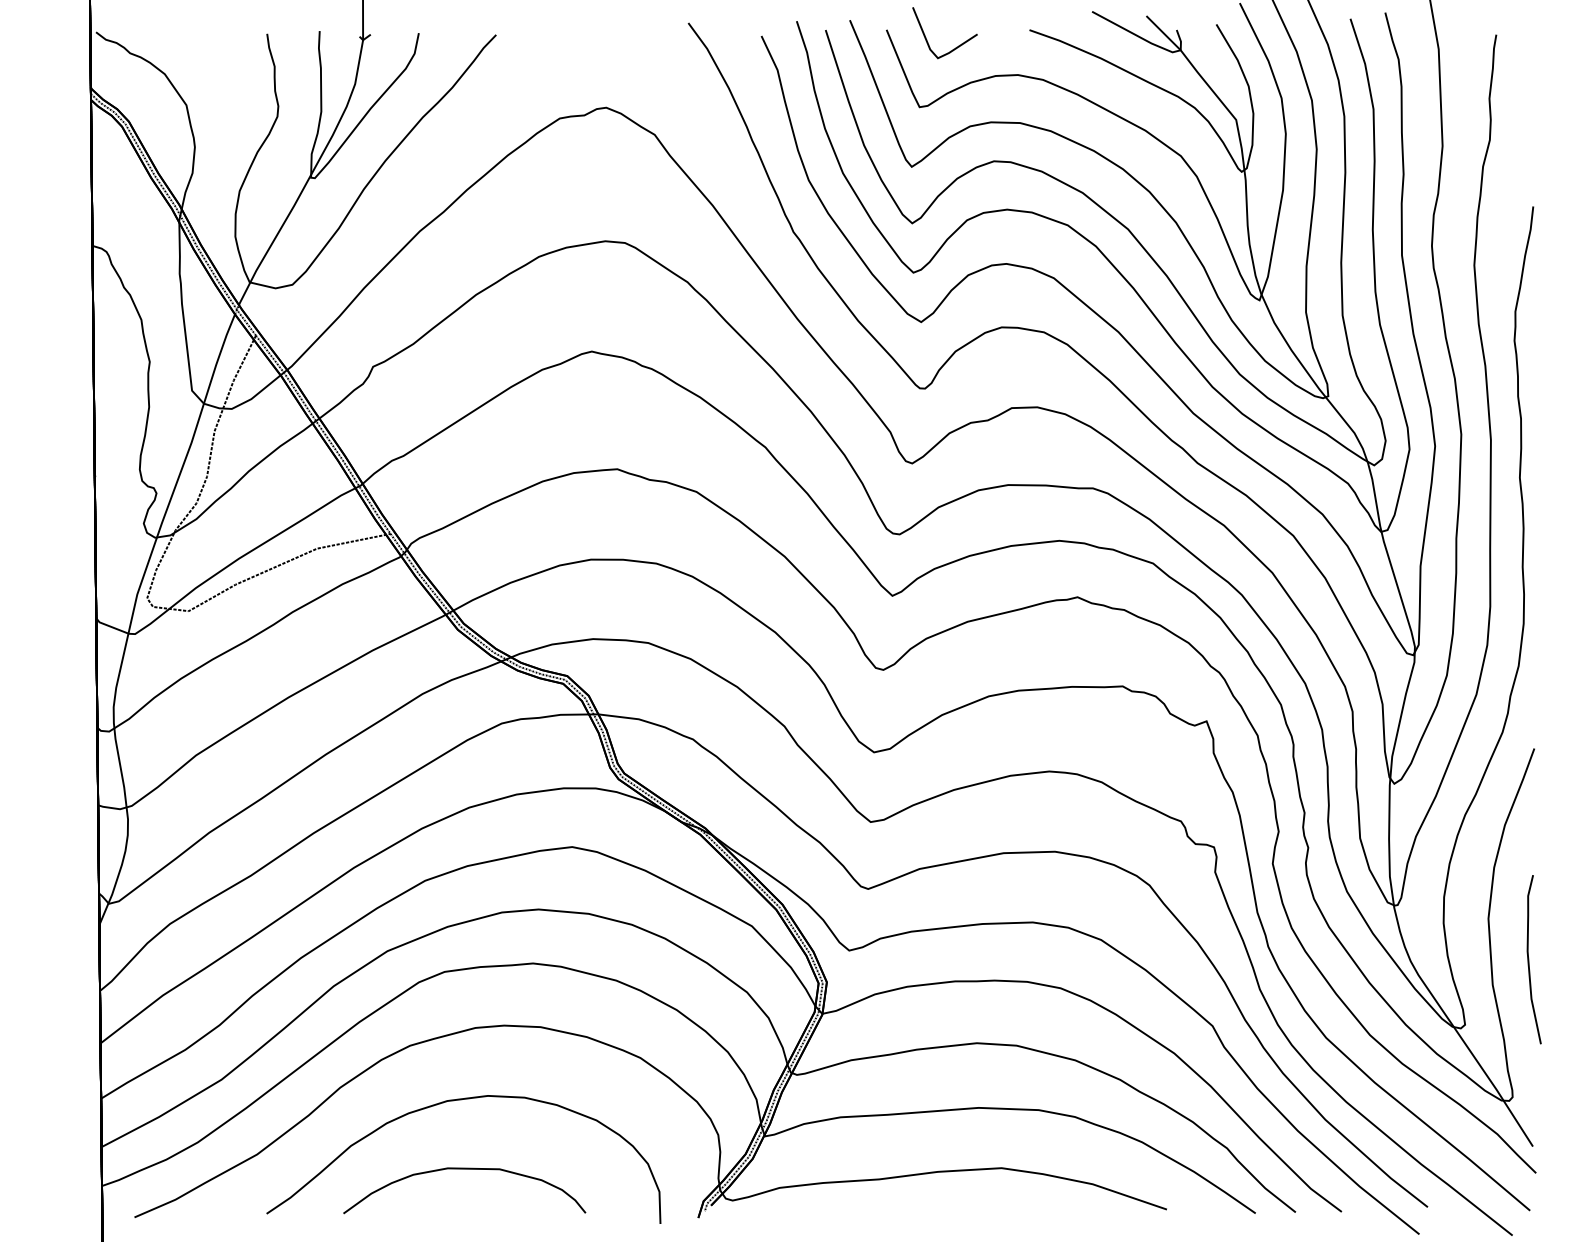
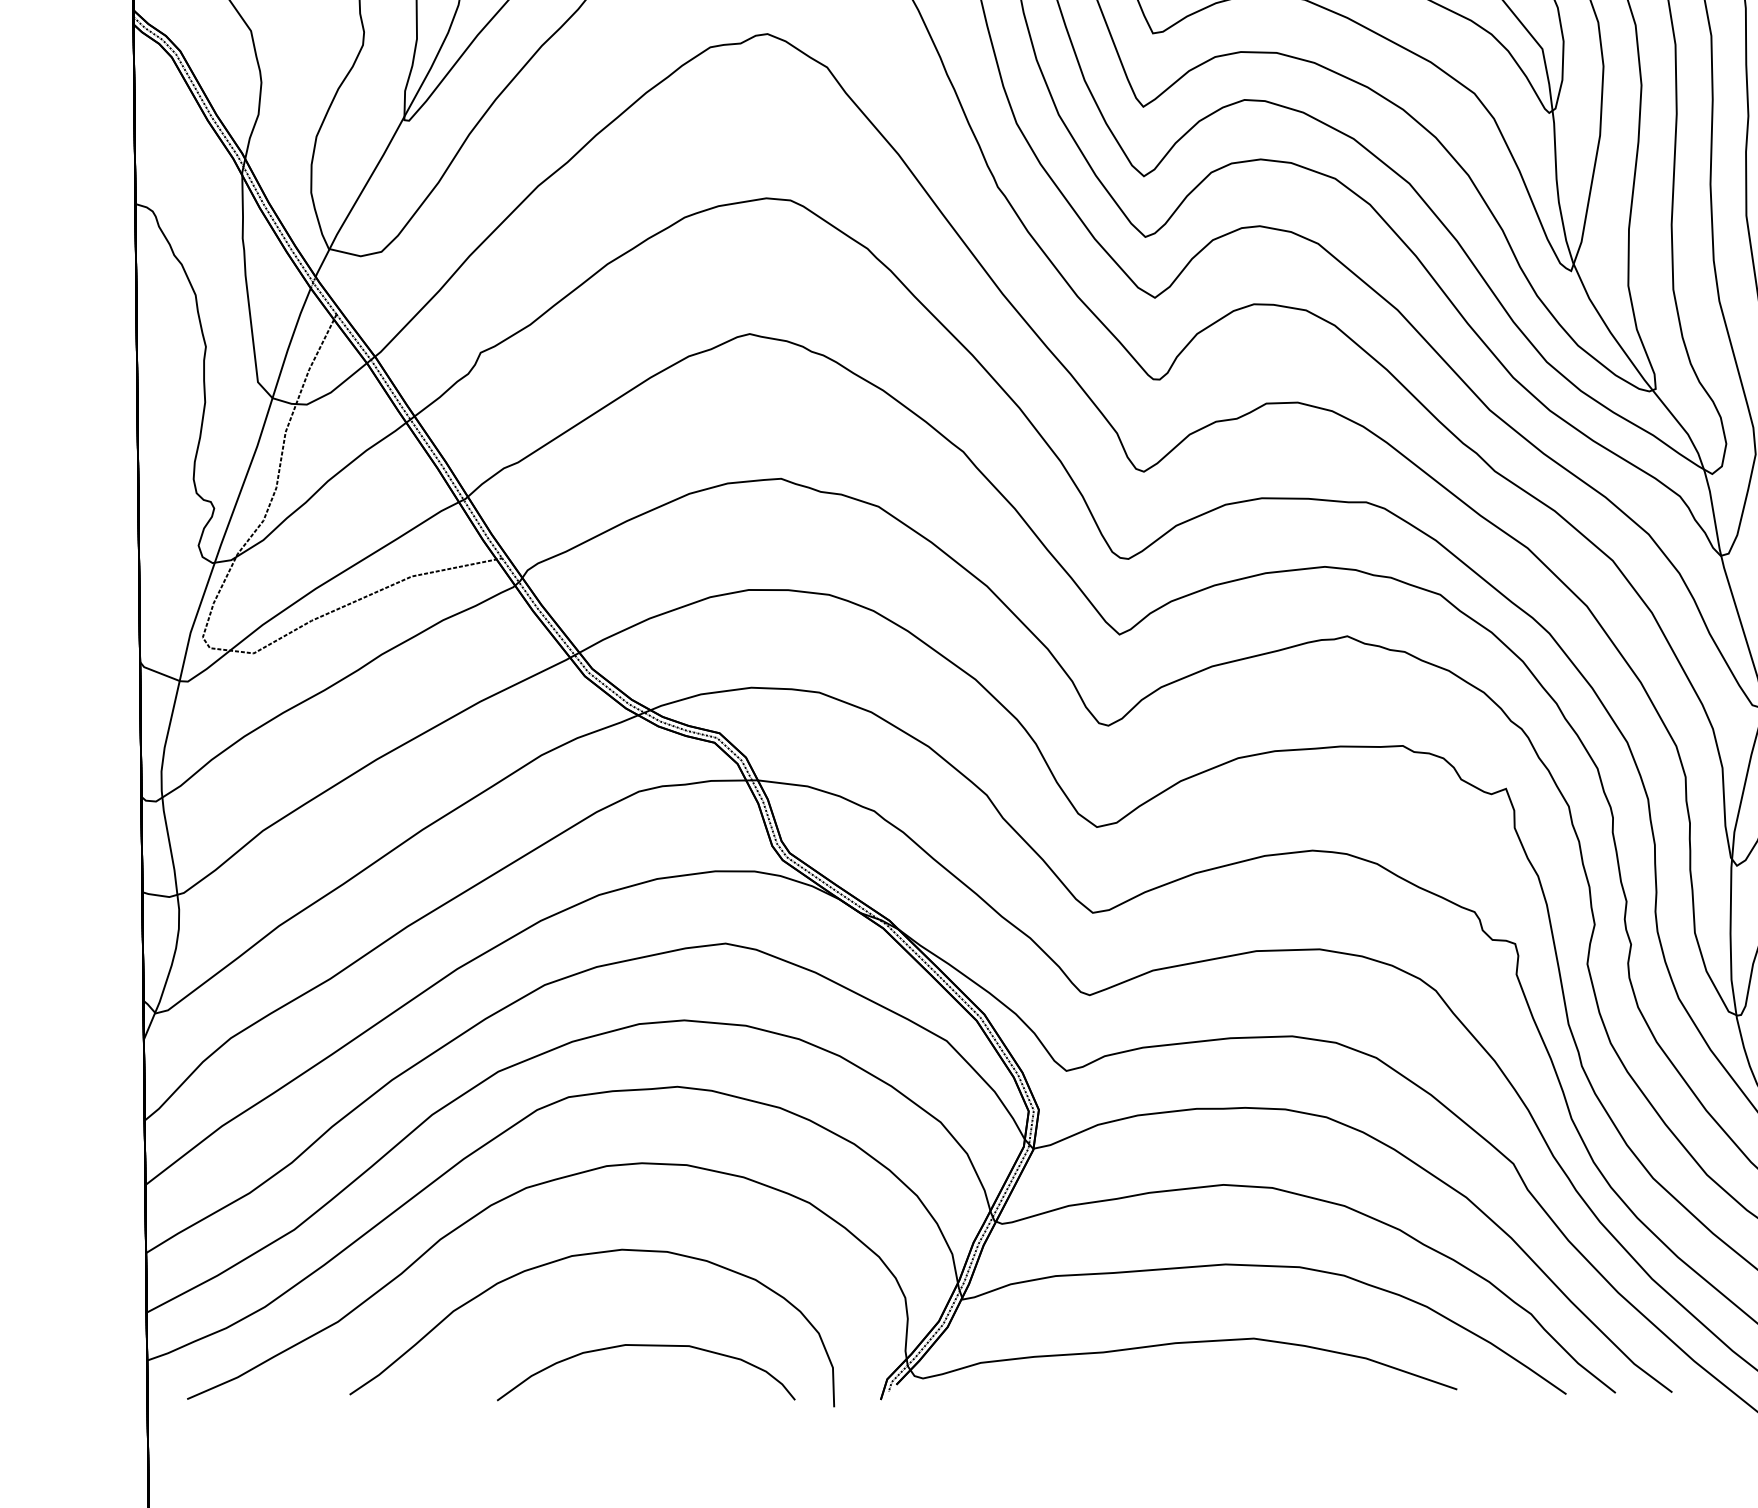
curve: (464, 1169) -> (646, 1346), moved

